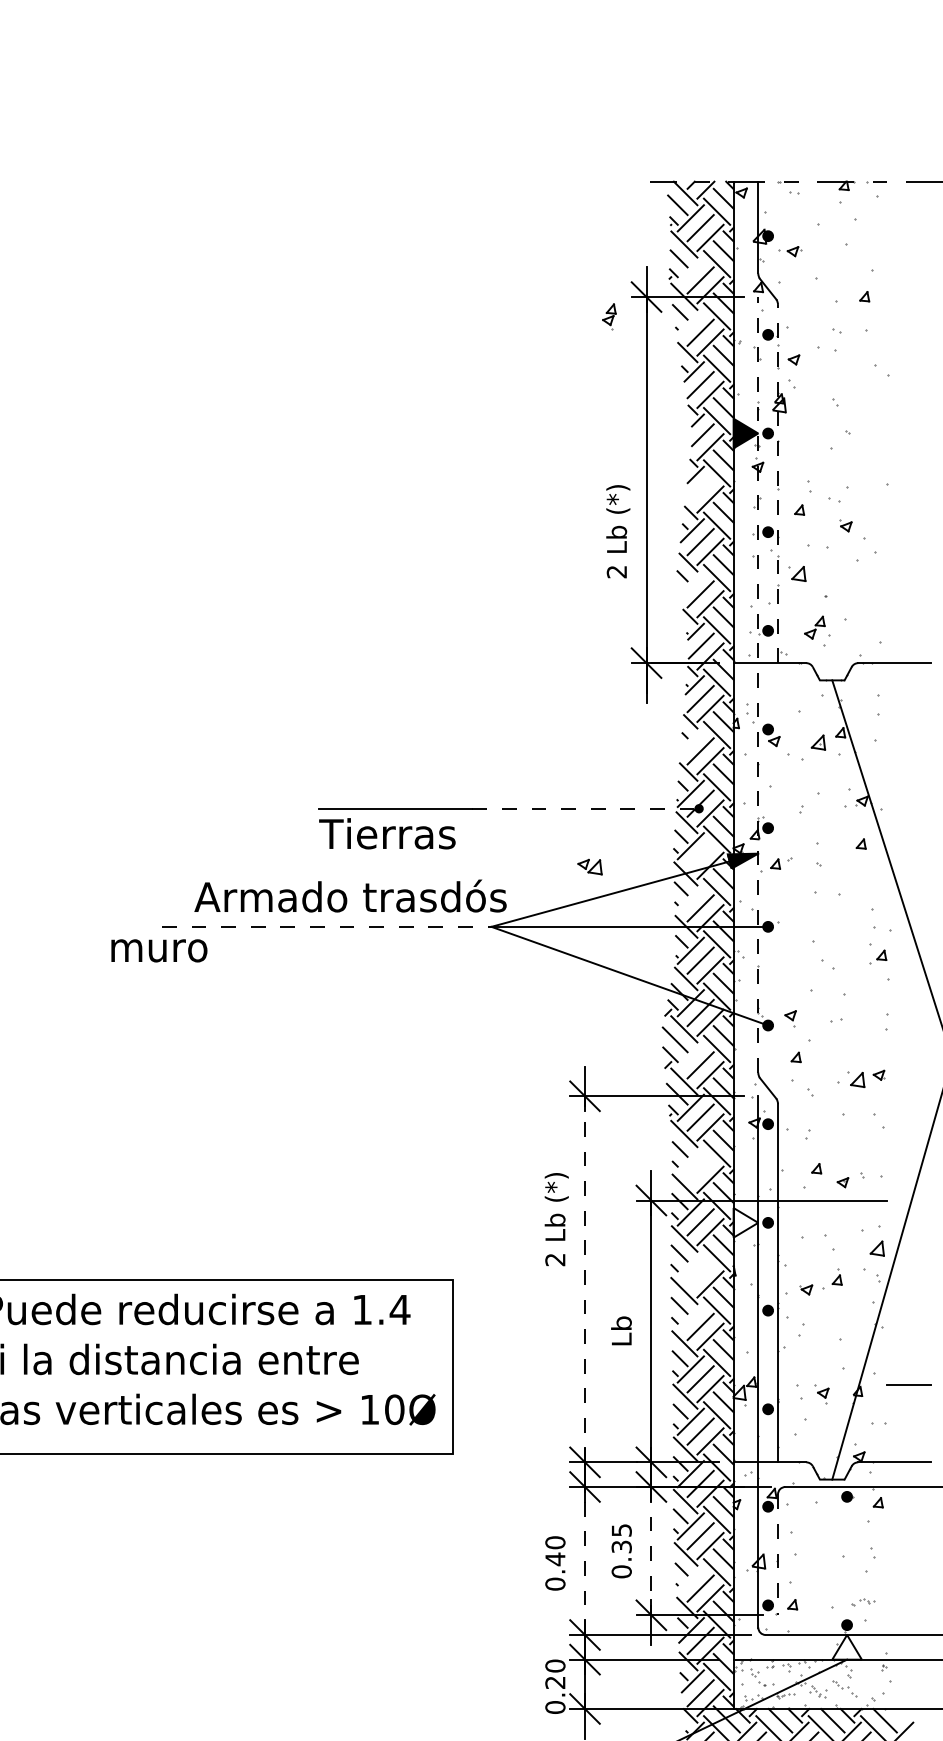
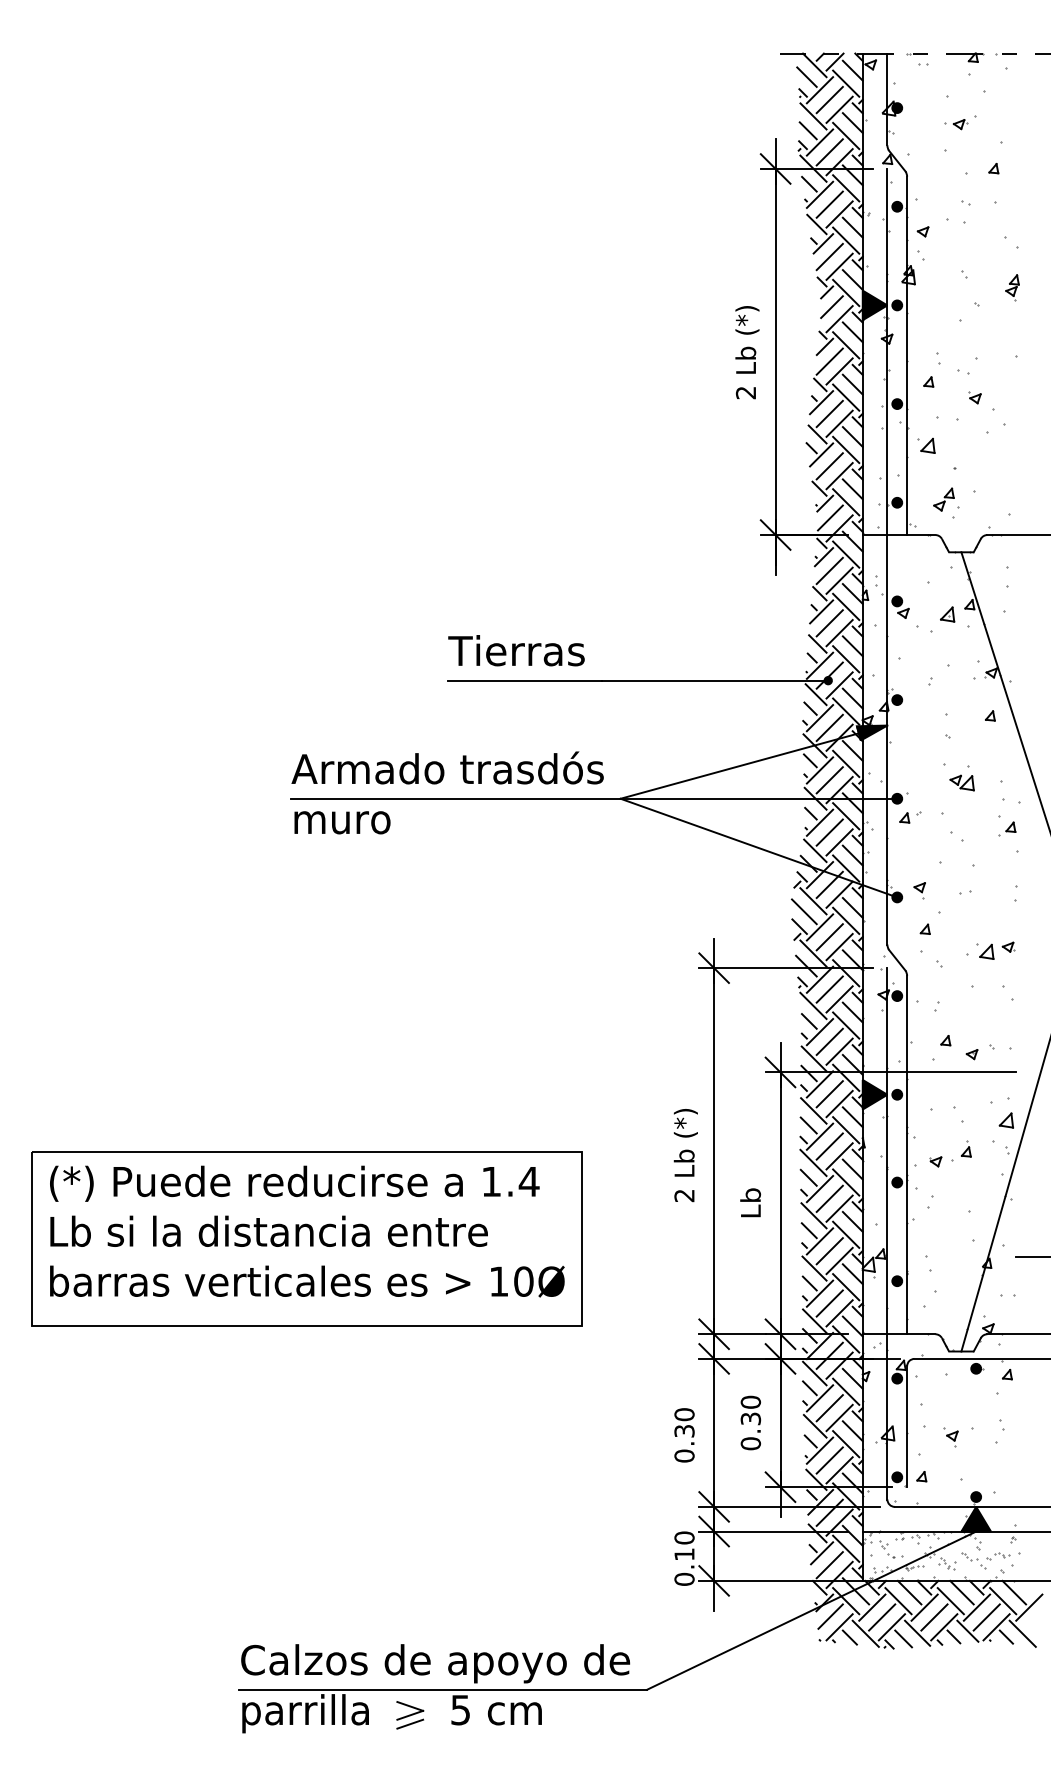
part: (790, 251) -> (956, 124), moved
line: (690, 270) -> (819, 142), added
part: (609, 316) -> (1012, 287), moved
line: (690, 322) -> (819, 194), added
line: (778, 483) -> (907, 355), dashed -> solid
line: (700, 489) -> (829, 361), added
text: (618, 531) -> (747, 352), moved
line: (692, 582) -> (821, 454), added
line: (758, 684) -> (887, 556), dashed -> solid
line: (692, 739) -> (821, 611), added
line: (586, 808) -> (715, 680), dashed -> solid
text: (387, 833) -> (516, 650), moved
line: (700, 855) -> (829, 727), added
part: (781, 863) -> (910, 817), moved
part: (589, 866) -> (961, 782), moved
text: (350, 895) -> (447, 767), moved
line: (690, 898) -> (819, 770), added
line: (326, 926) -> (455, 798), dashed -> solid
text: (159, 950) -> (342, 822), moved
line: (690, 1055) -> (819, 927), added
line: (690, 1159) -> (819, 1031), added
line: (700, 1169) -> (829, 1041), added
text: (556, 1219) -> (685, 1155), moved
fill: (745, 1222) -> (874, 1094), added
line: (690, 1264) -> (819, 1136), added
line: (700, 1274) -> (829, 1146), added
line: (585, 1278) -> (714, 1150), dashed -> solid
line: (690, 1316) -> (819, 1188), added
part: (821, 1394) -> (950, 1437), moved
text: (621, 1529) -> (750, 1401), 0.35 -> 0.30
line: (651, 1551) -> (780, 1423), dashed -> solid
line: (778, 1555) -> (907, 1427), dashed -> solid
text: (555, 1559) -> (684, 1431), 0.40 -> 0.30
line: (585, 1560) -> (714, 1432), dashed -> solid
line: (690, 1578) -> (819, 1450), added
part: (863, 1602) -> (998, 1556), moved
fill: (847, 1646) -> (976, 1518), added
text: (555, 1682) -> (684, 1554), 0.20 -> 0.10

